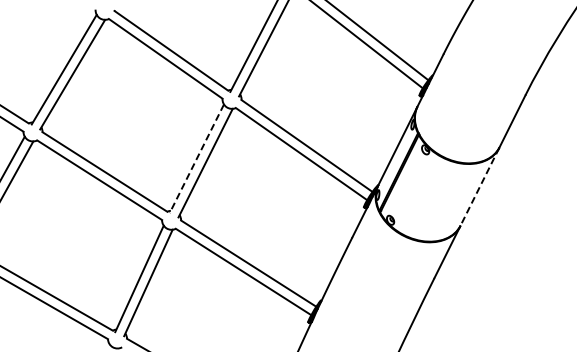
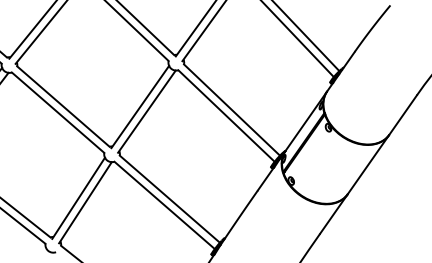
line: (196, 158) -> (140, 106), dashed -> solid
line: (479, 187) -> (368, 165), dashed -> solid

